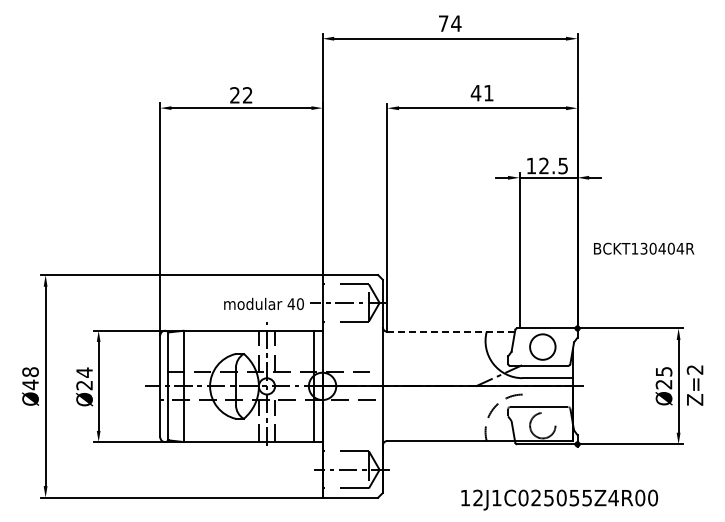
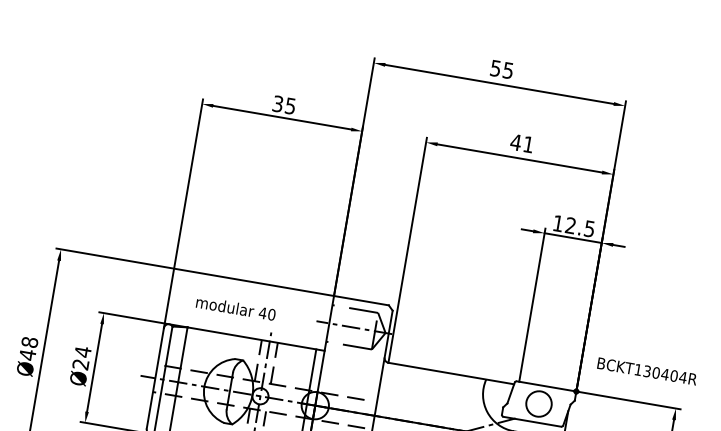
text: (449, 23) -> (501, 69), 74 -> 55
text: (241, 95) -> (284, 105), 22 -> 35
text: (644, 248) -> (647, 371), moved
text: (263, 303) -> (235, 307), moved
line: (451, 331) -> (451, 373), dashed -> solid

